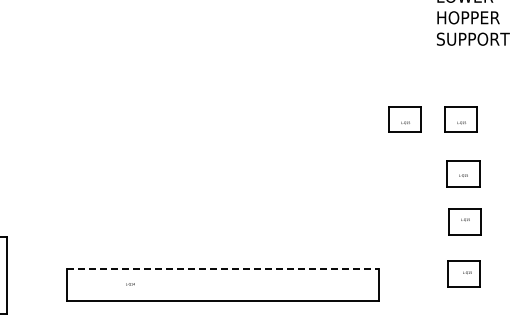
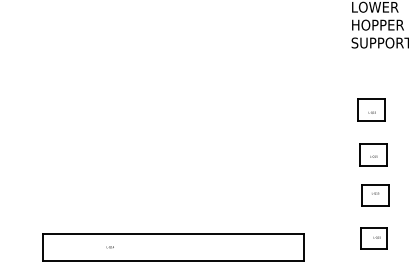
part: (404, 119) -> (324, 109), removed
line: (223, 268) -> (173, 234), dashed -> solid
text: (130, 284) -> (110, 247), moved

